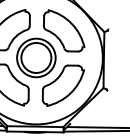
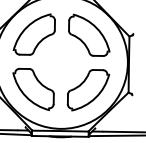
part: (36, 58) -> (61, 62), removed

